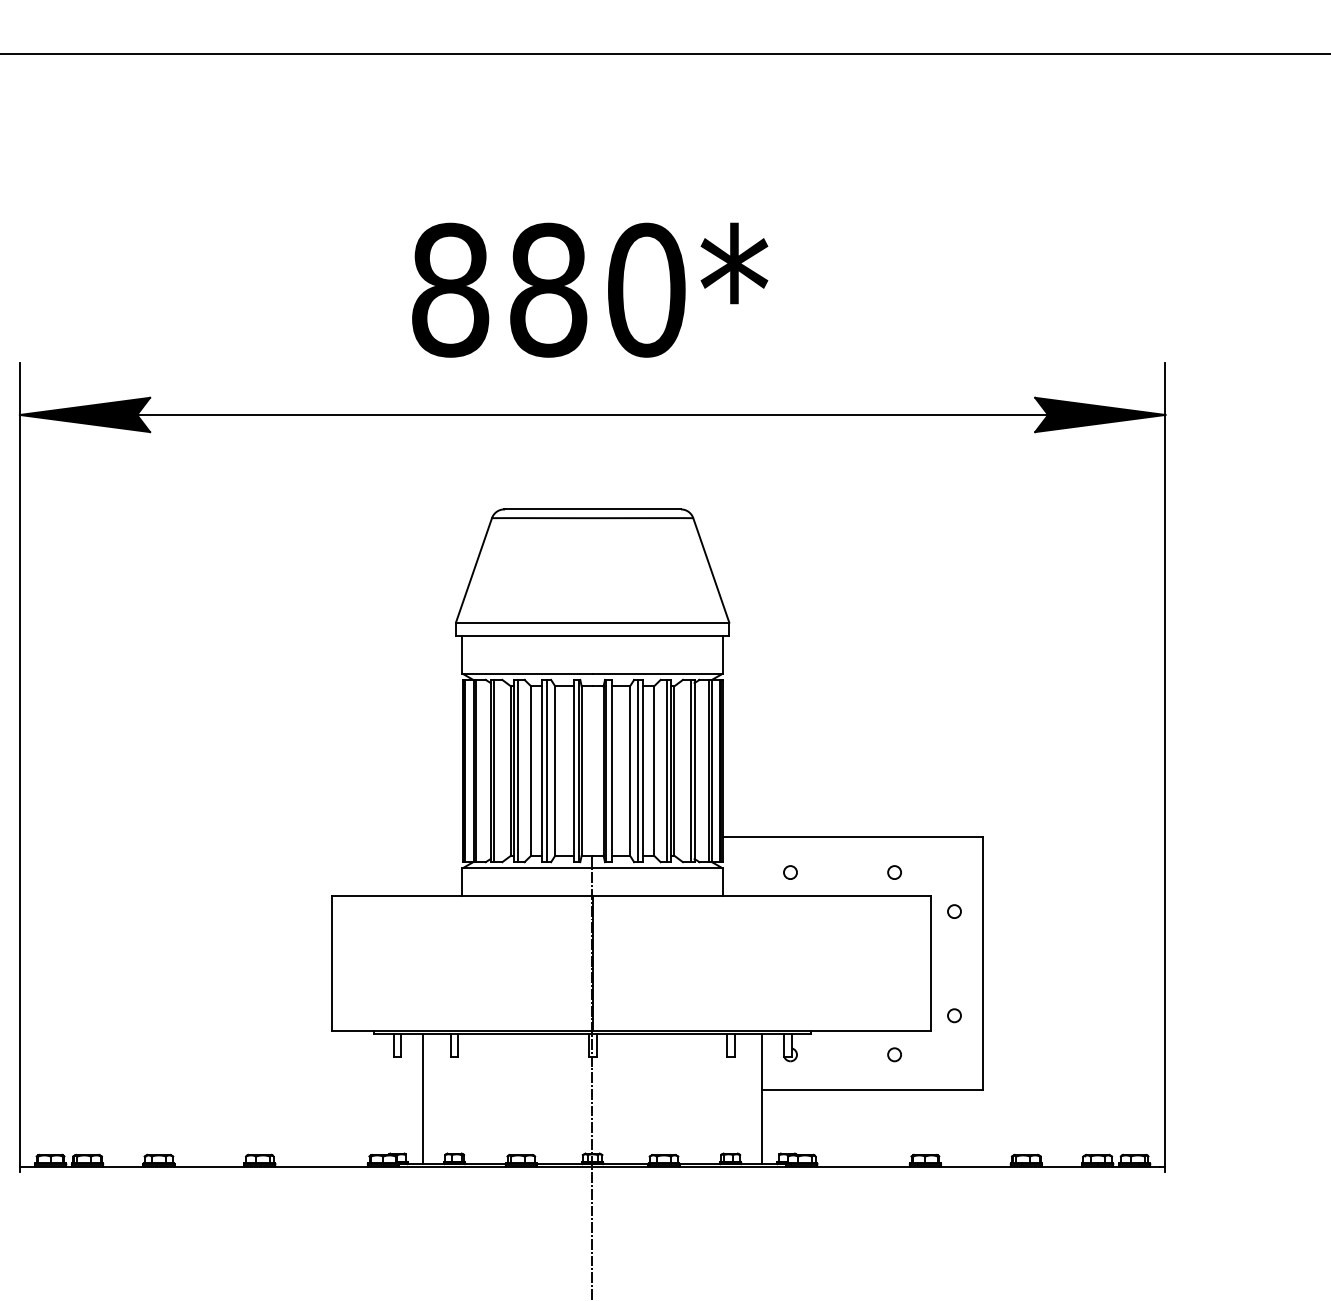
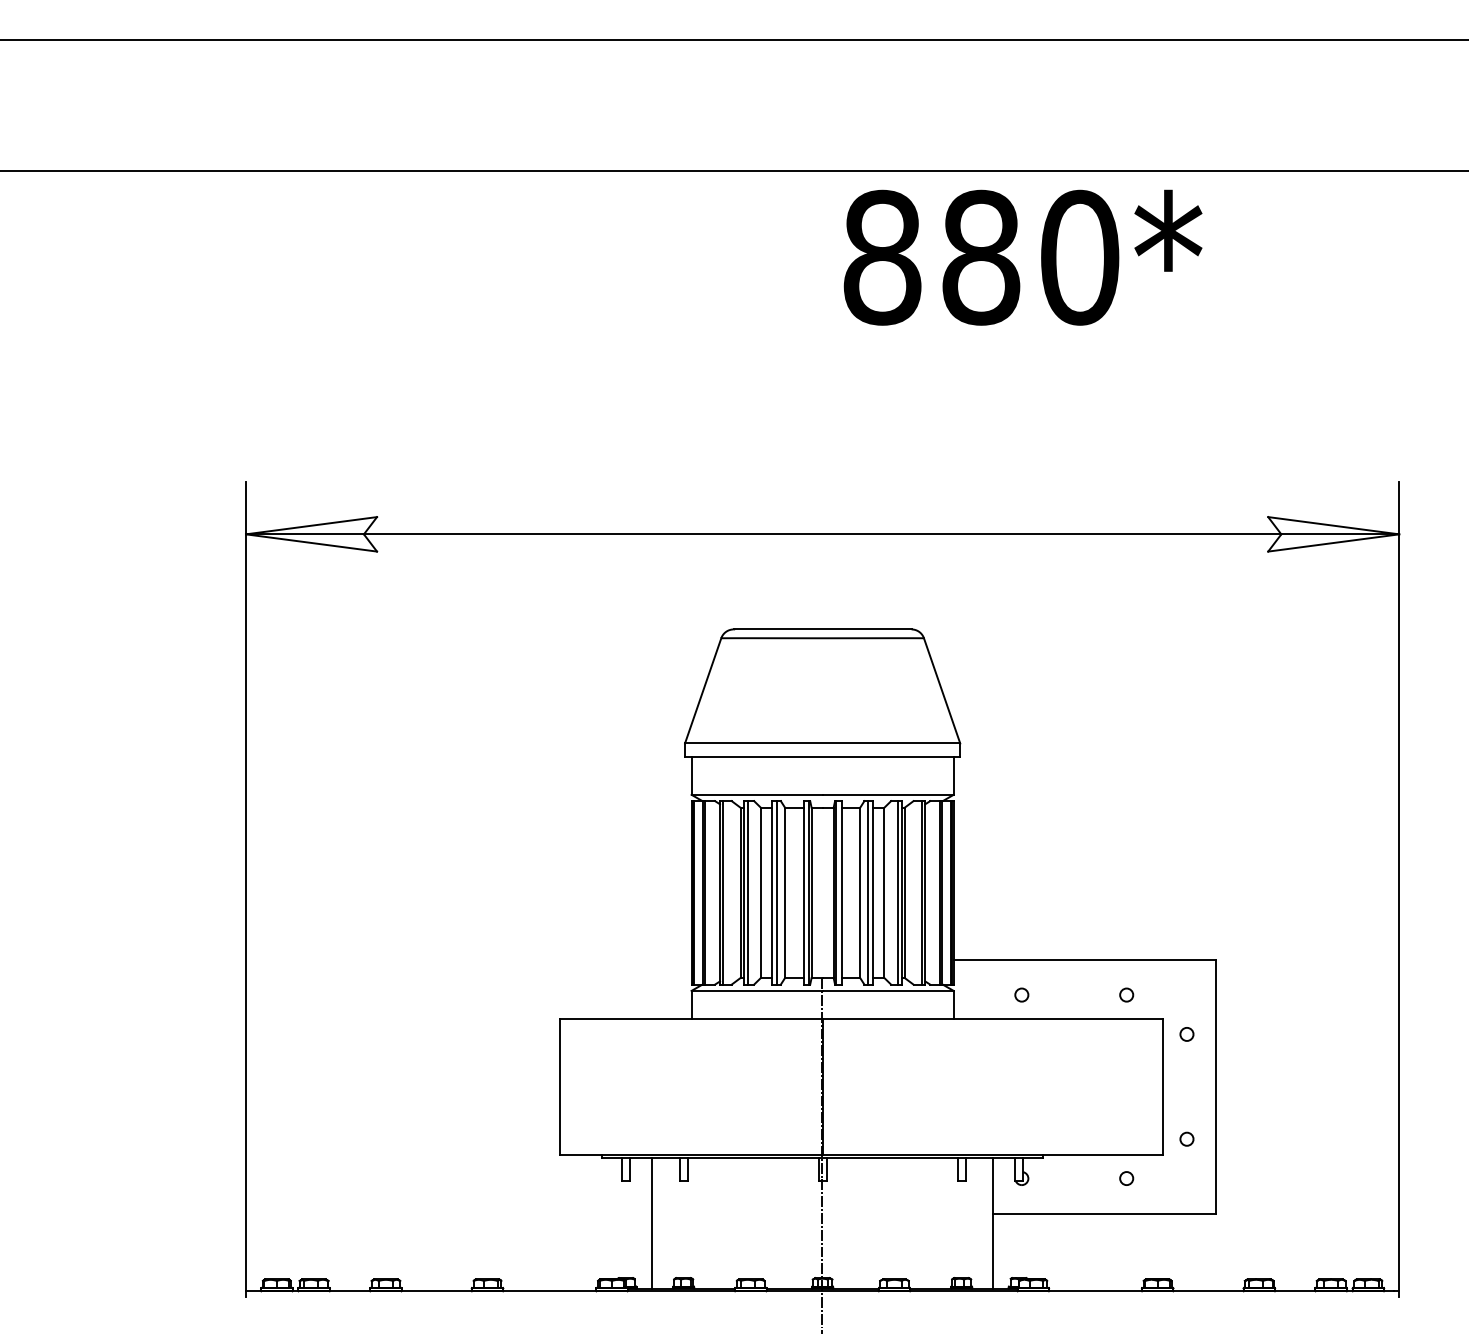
text: (589, 289) -> (1022, 257), moved
fill: (84, 415) -> (311, 534), removed
fill: (1100, 415) -> (1333, 534), removed

